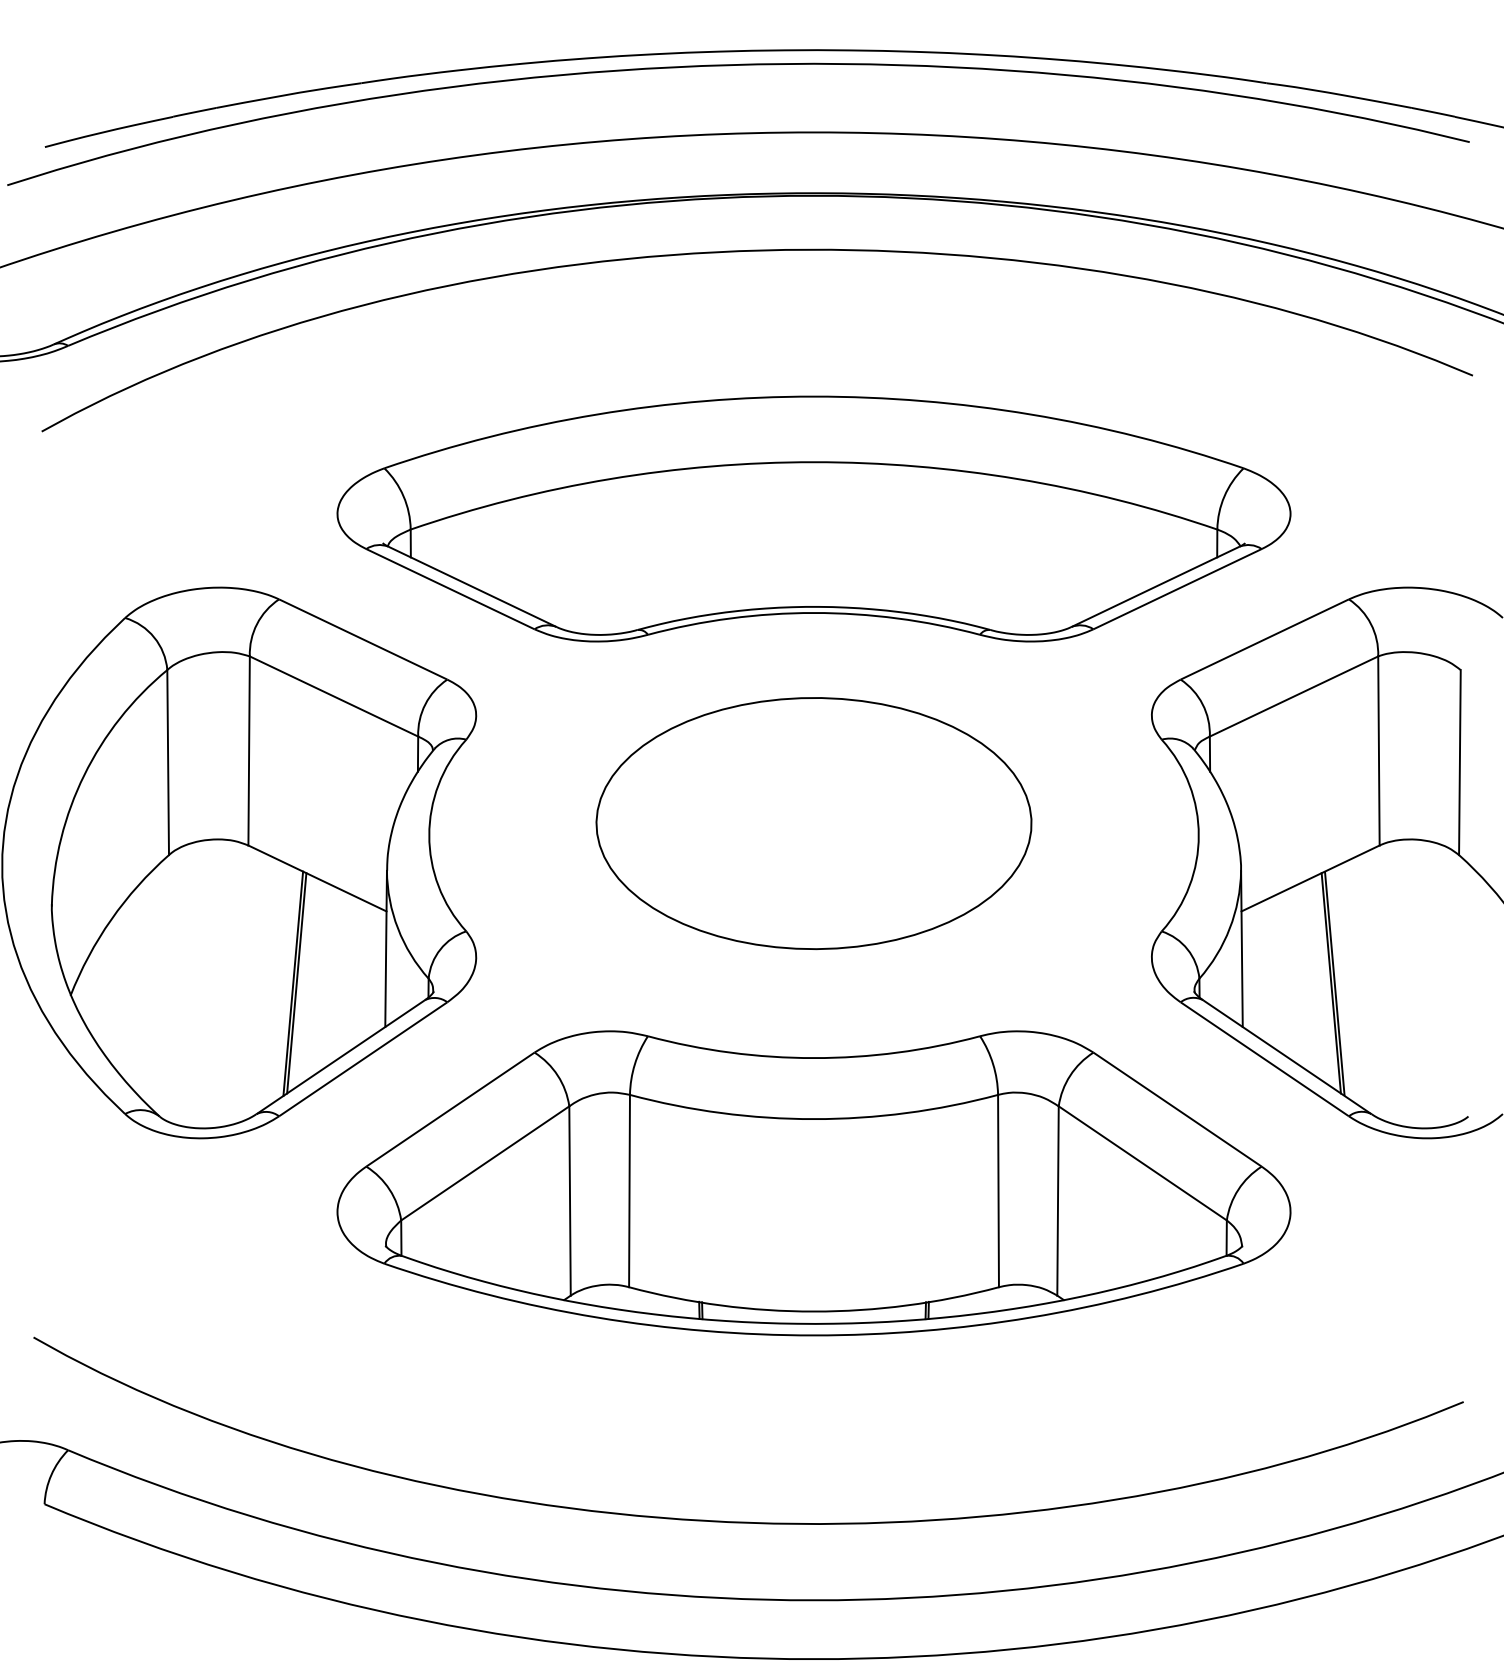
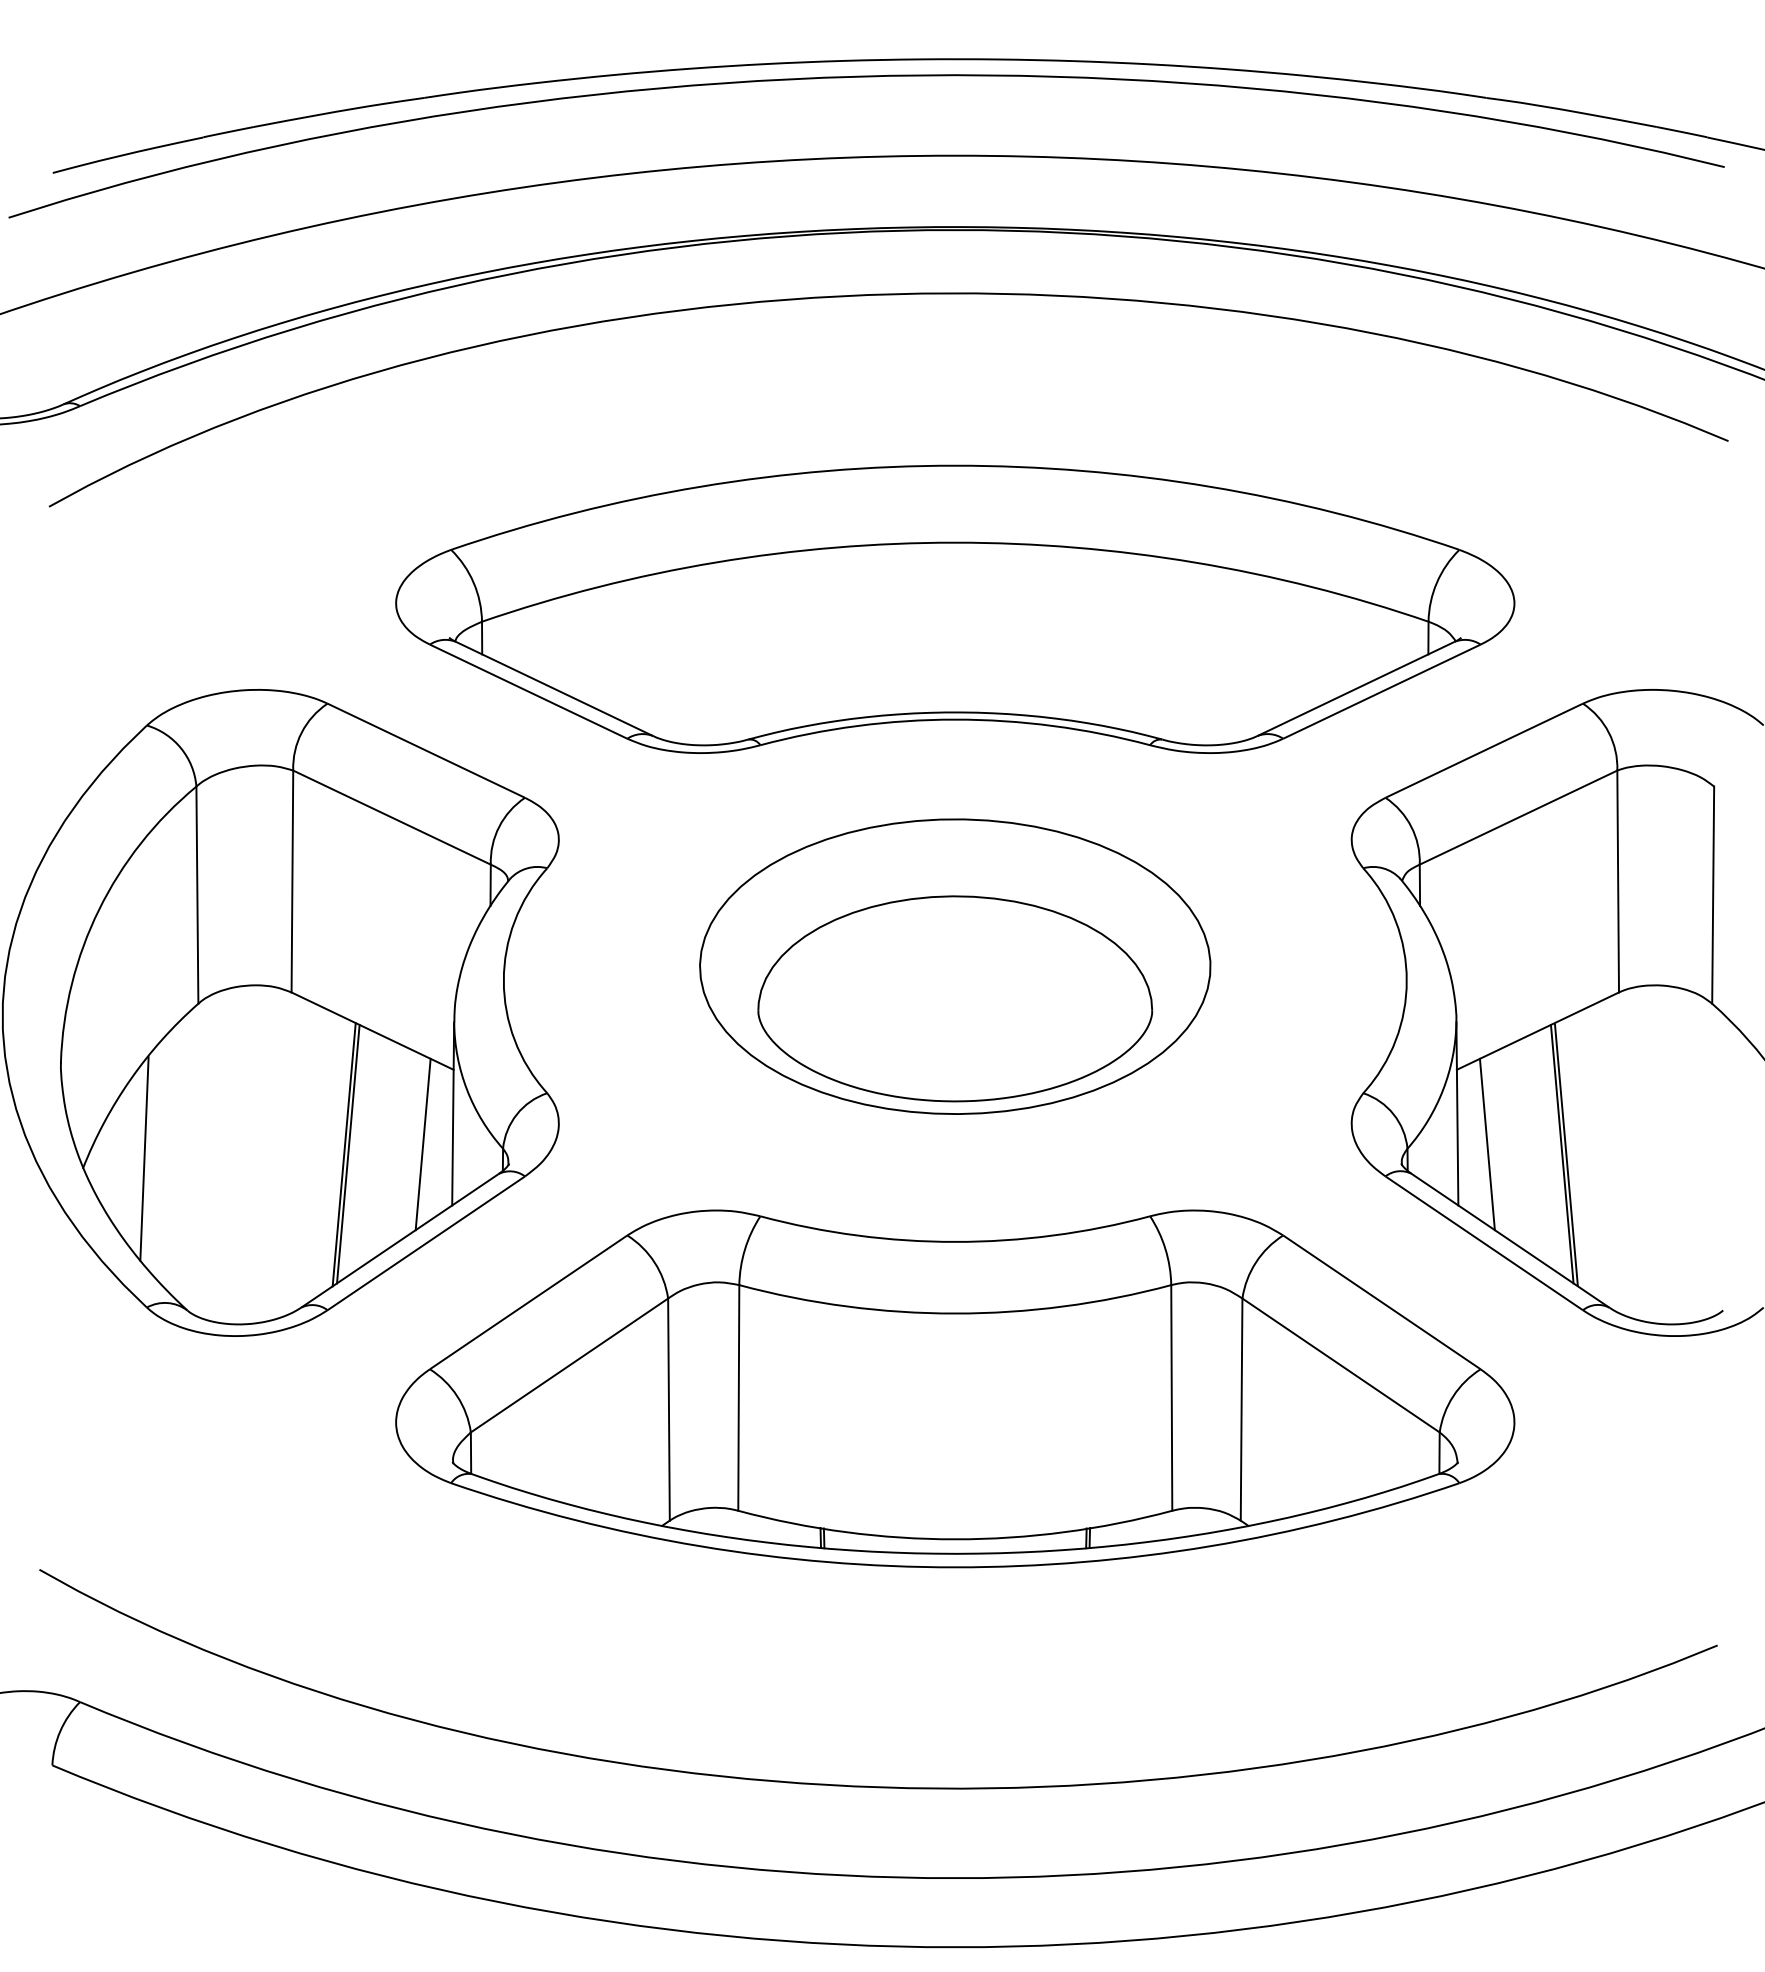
part: (814, 850) -> (955, 998), added
line: (359, 975) -> (422, 1144), added
line: (1266, 975) -> (1486, 1144), added
line: (123, 987) -> (144, 1158), added

